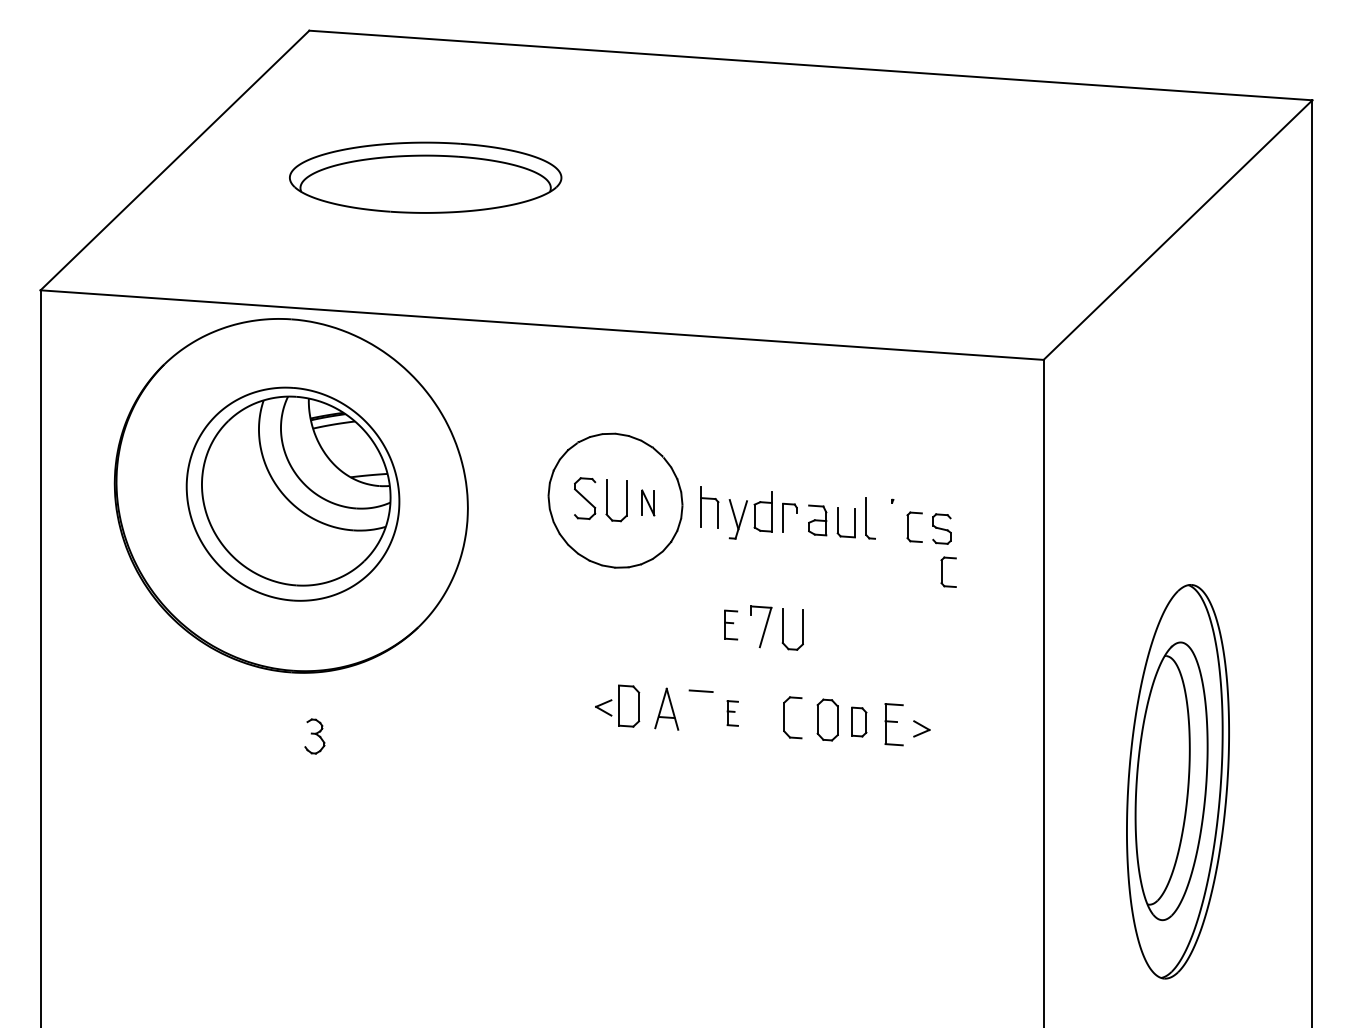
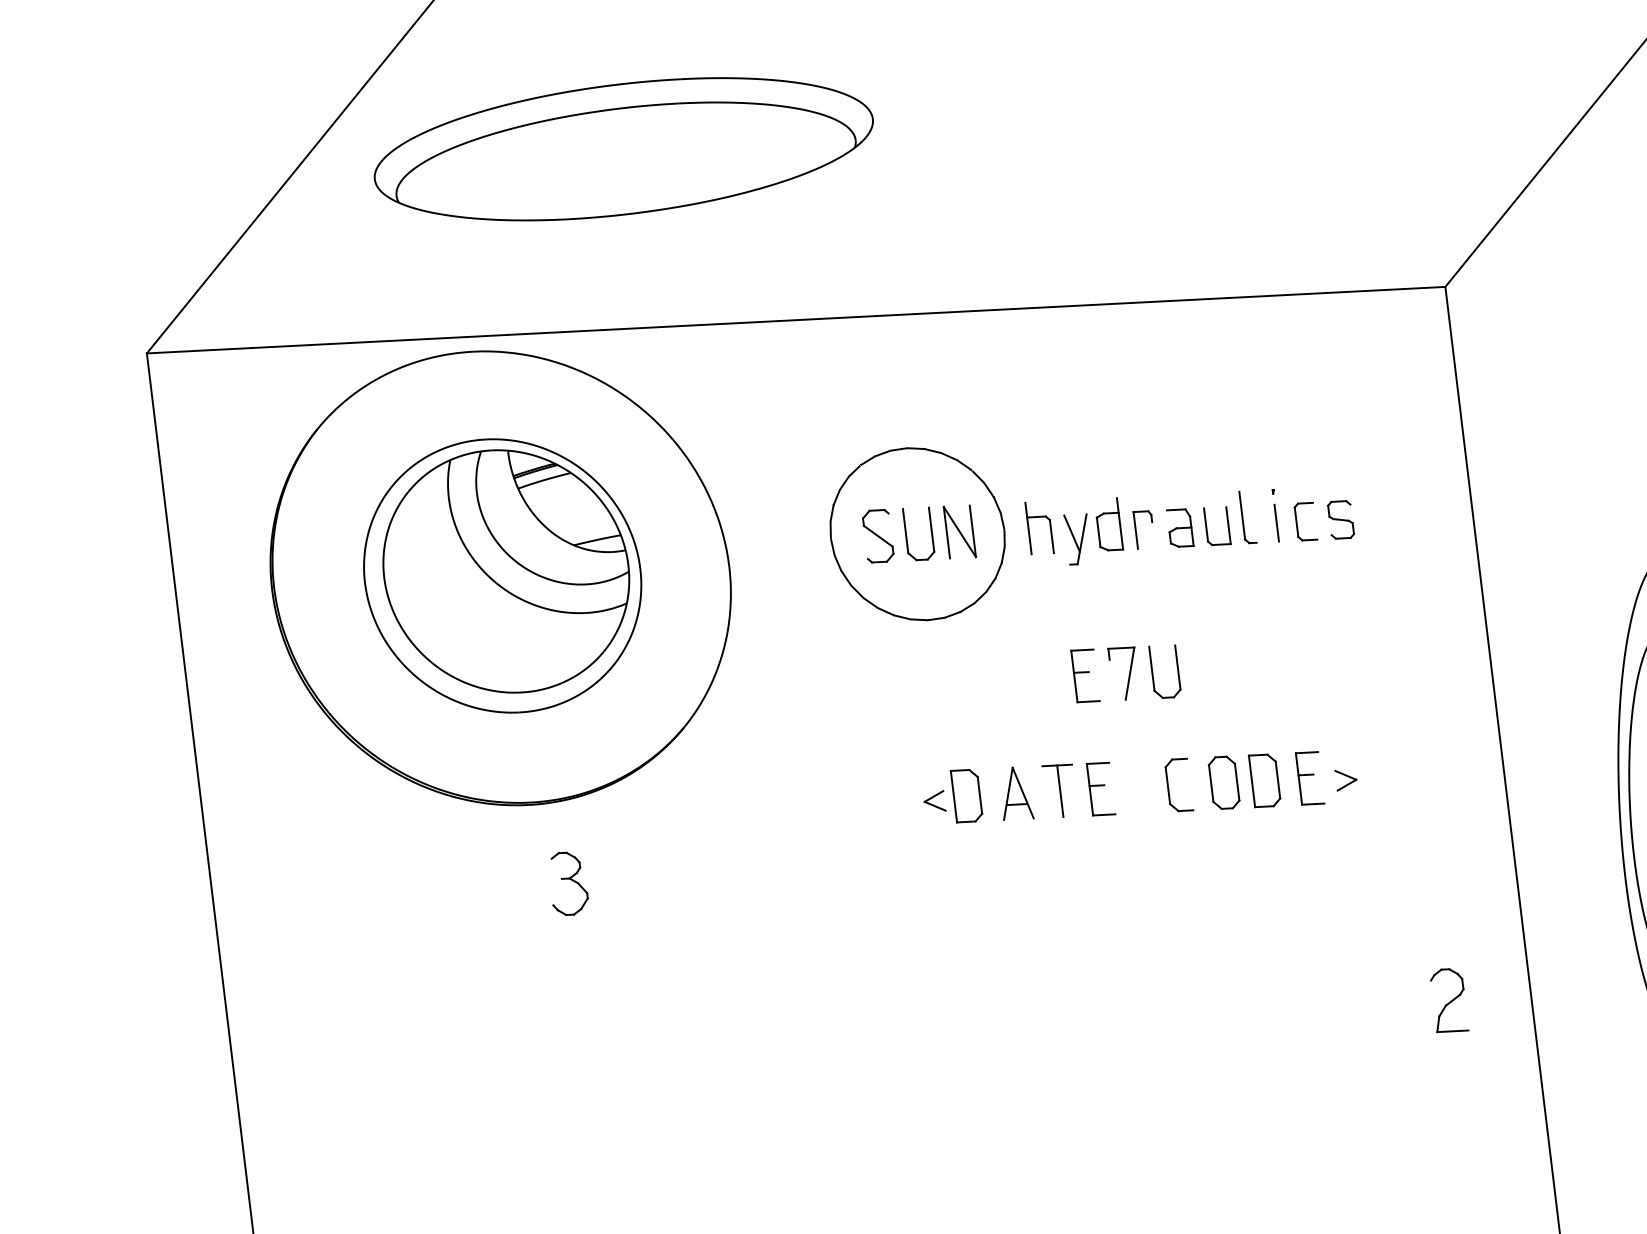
part: (425, 177) -> (623, 148), size x1.43
part: (648, 502) -> (960, 531), size x1.67
line: (892, 525) -> (1277, 522), added
part: (948, 571) -> (1356, 573), removed
part: (730, 624) -> (1084, 675), size x1.43
line: (701, 711) -> (1060, 791), added
part: (732, 713) -> (1100, 789), size x1.67
part: (859, 721) -> (1265, 779), size x1.43
part: (314, 736) -> (567, 883), size x1.43
part: (980, 907) -> (1449, 999), added

